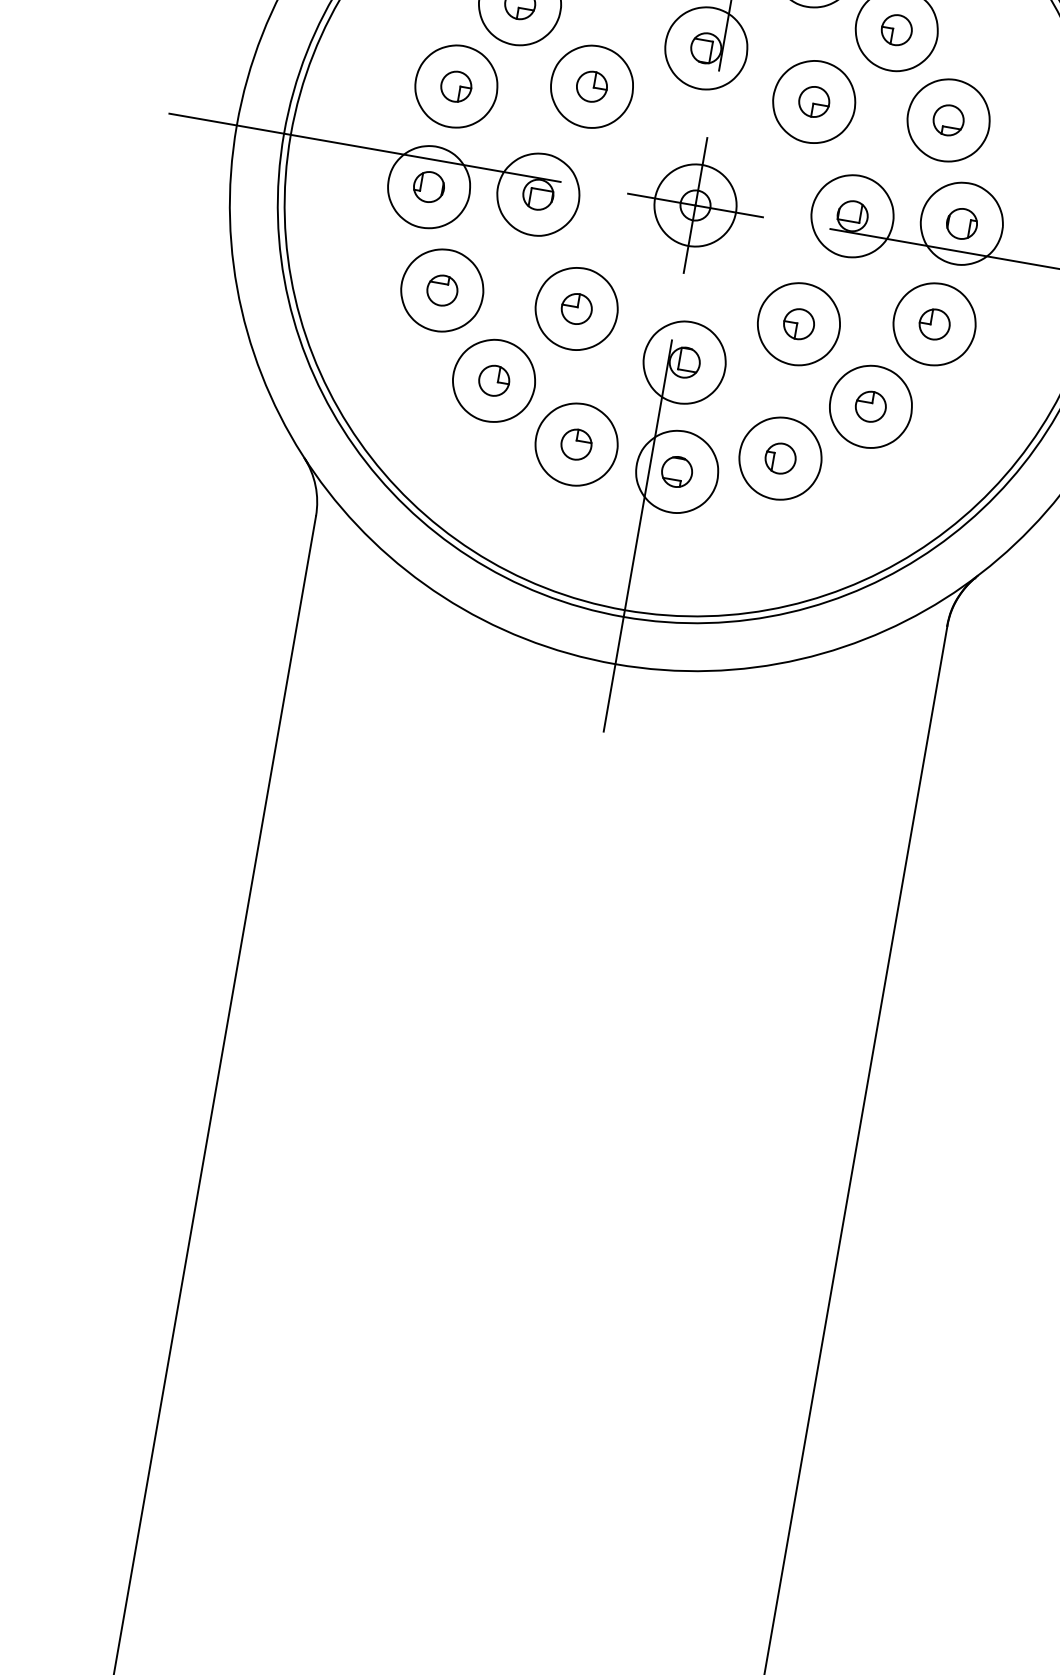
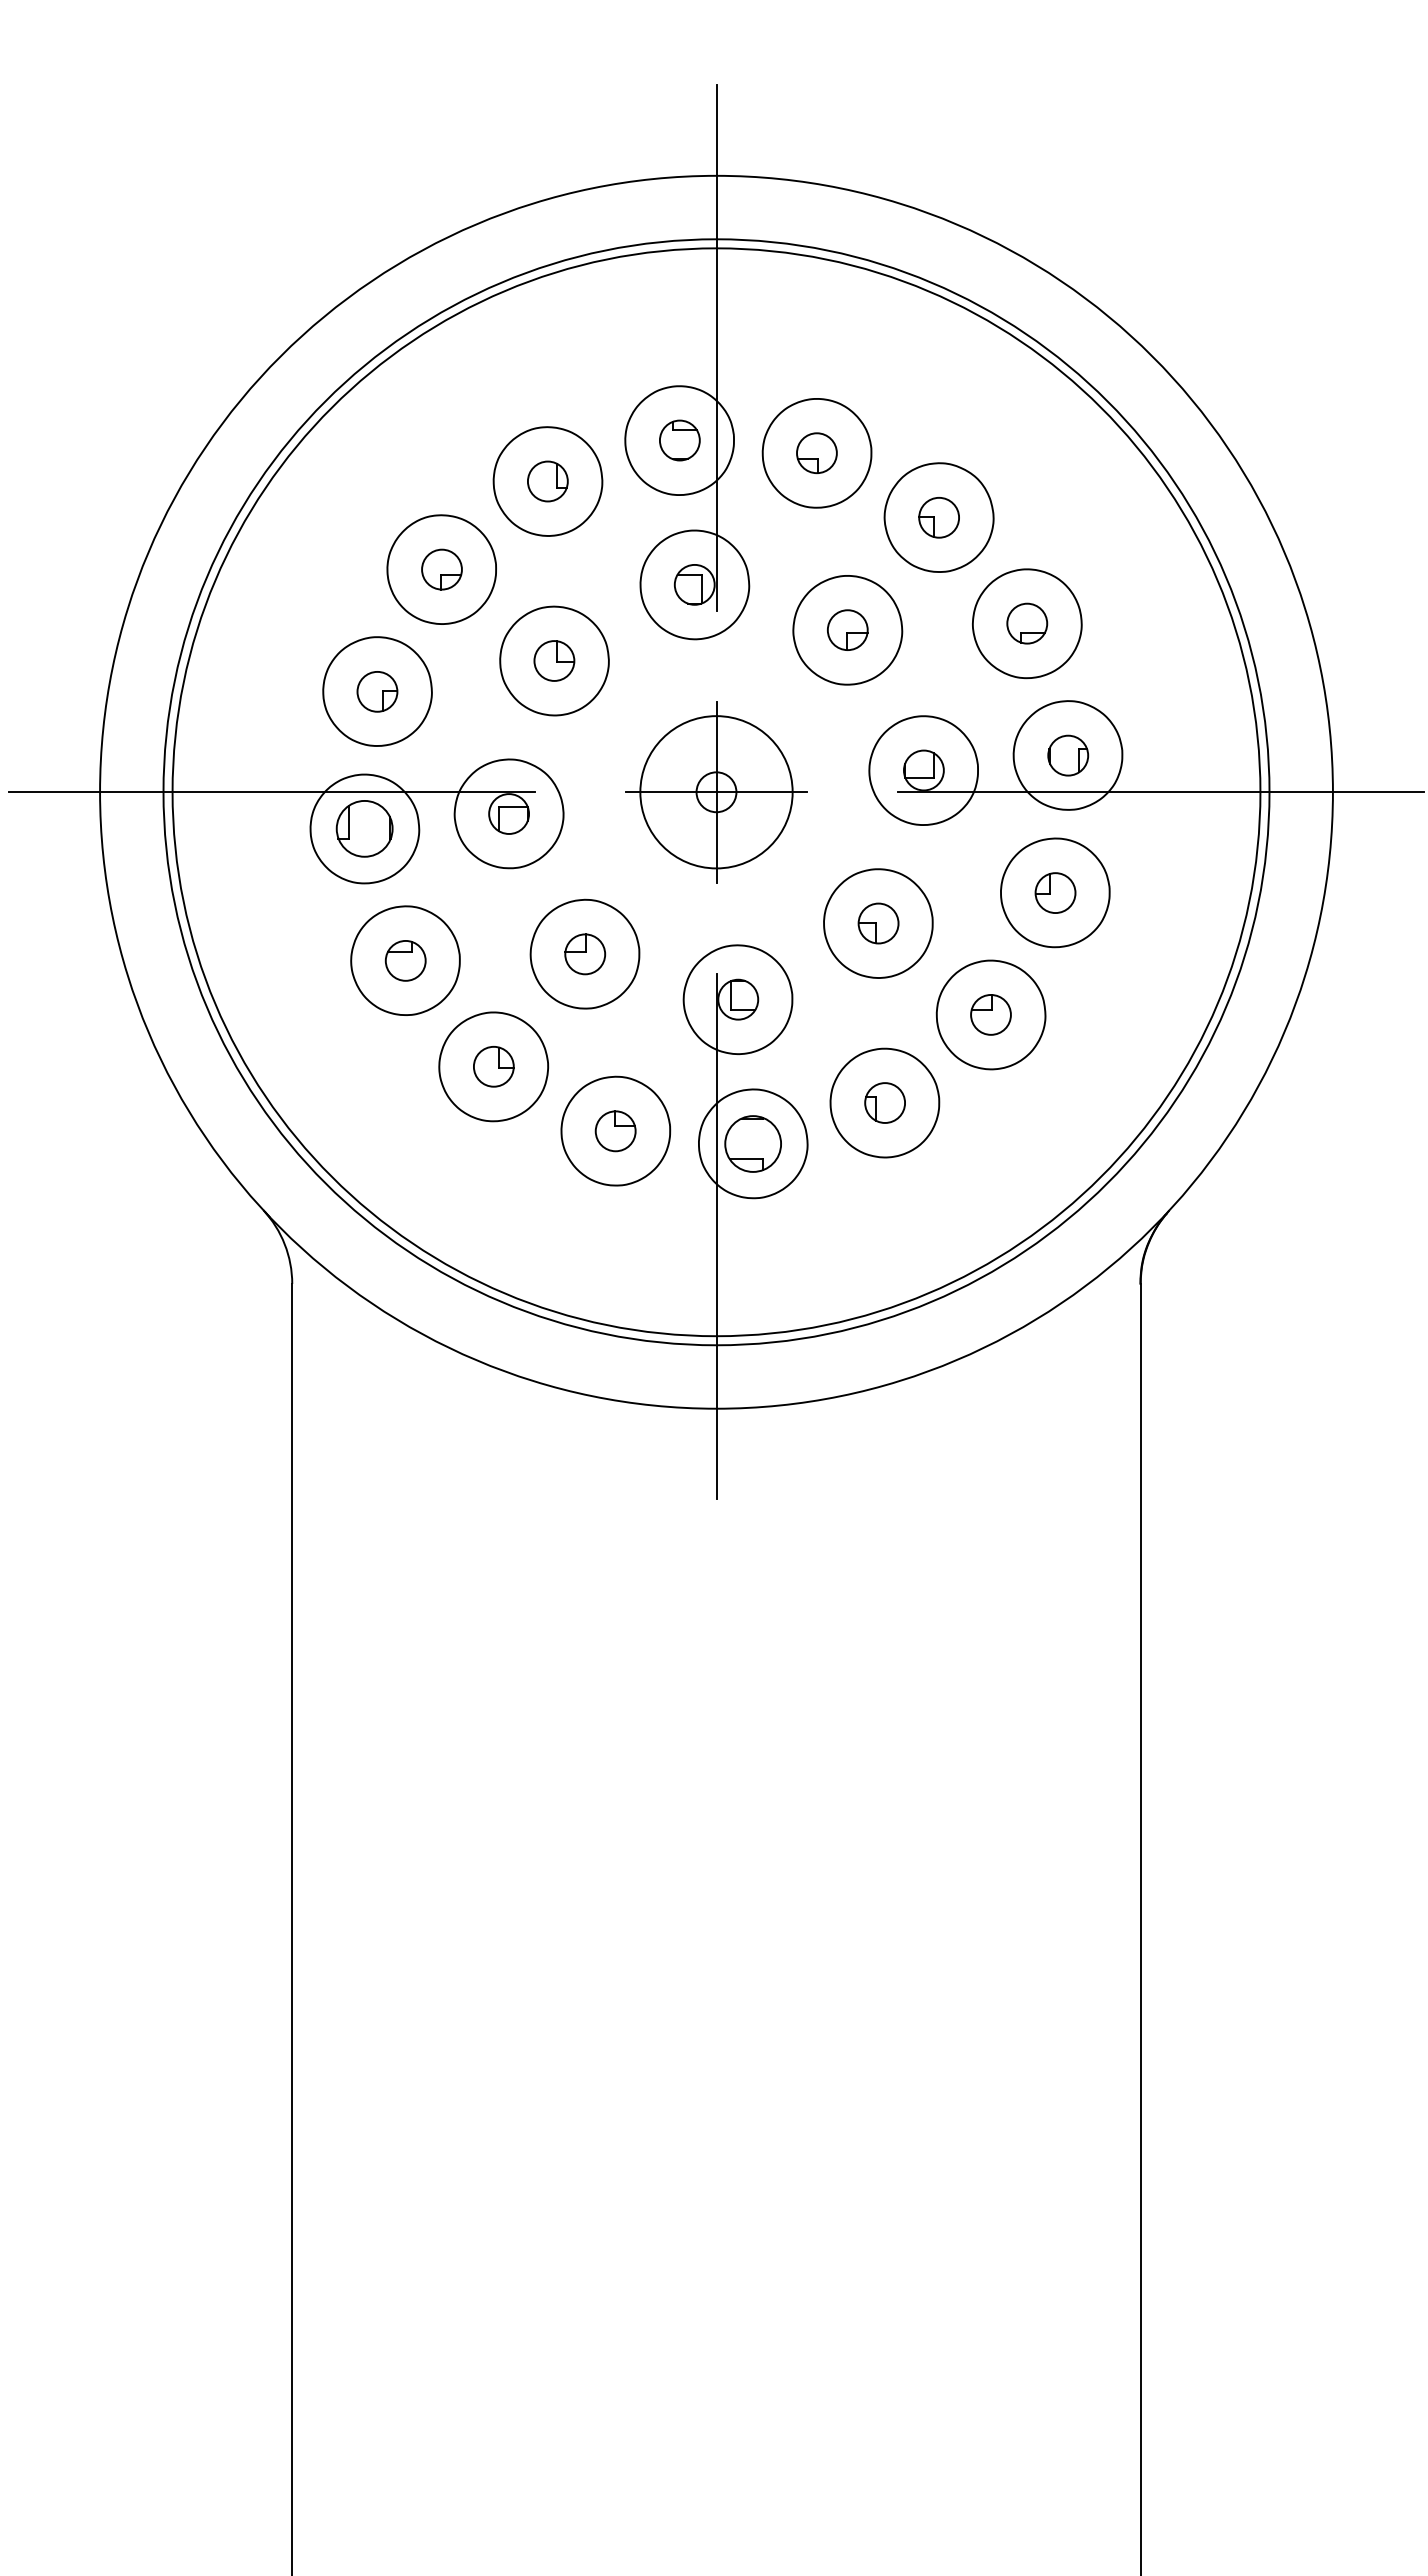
part: (428, 186) -> (364, 828), size x1.4
circle: (695, 204) -> (716, 791), size x1.4
part: (676, 471) -> (752, 1143), size x1.4

